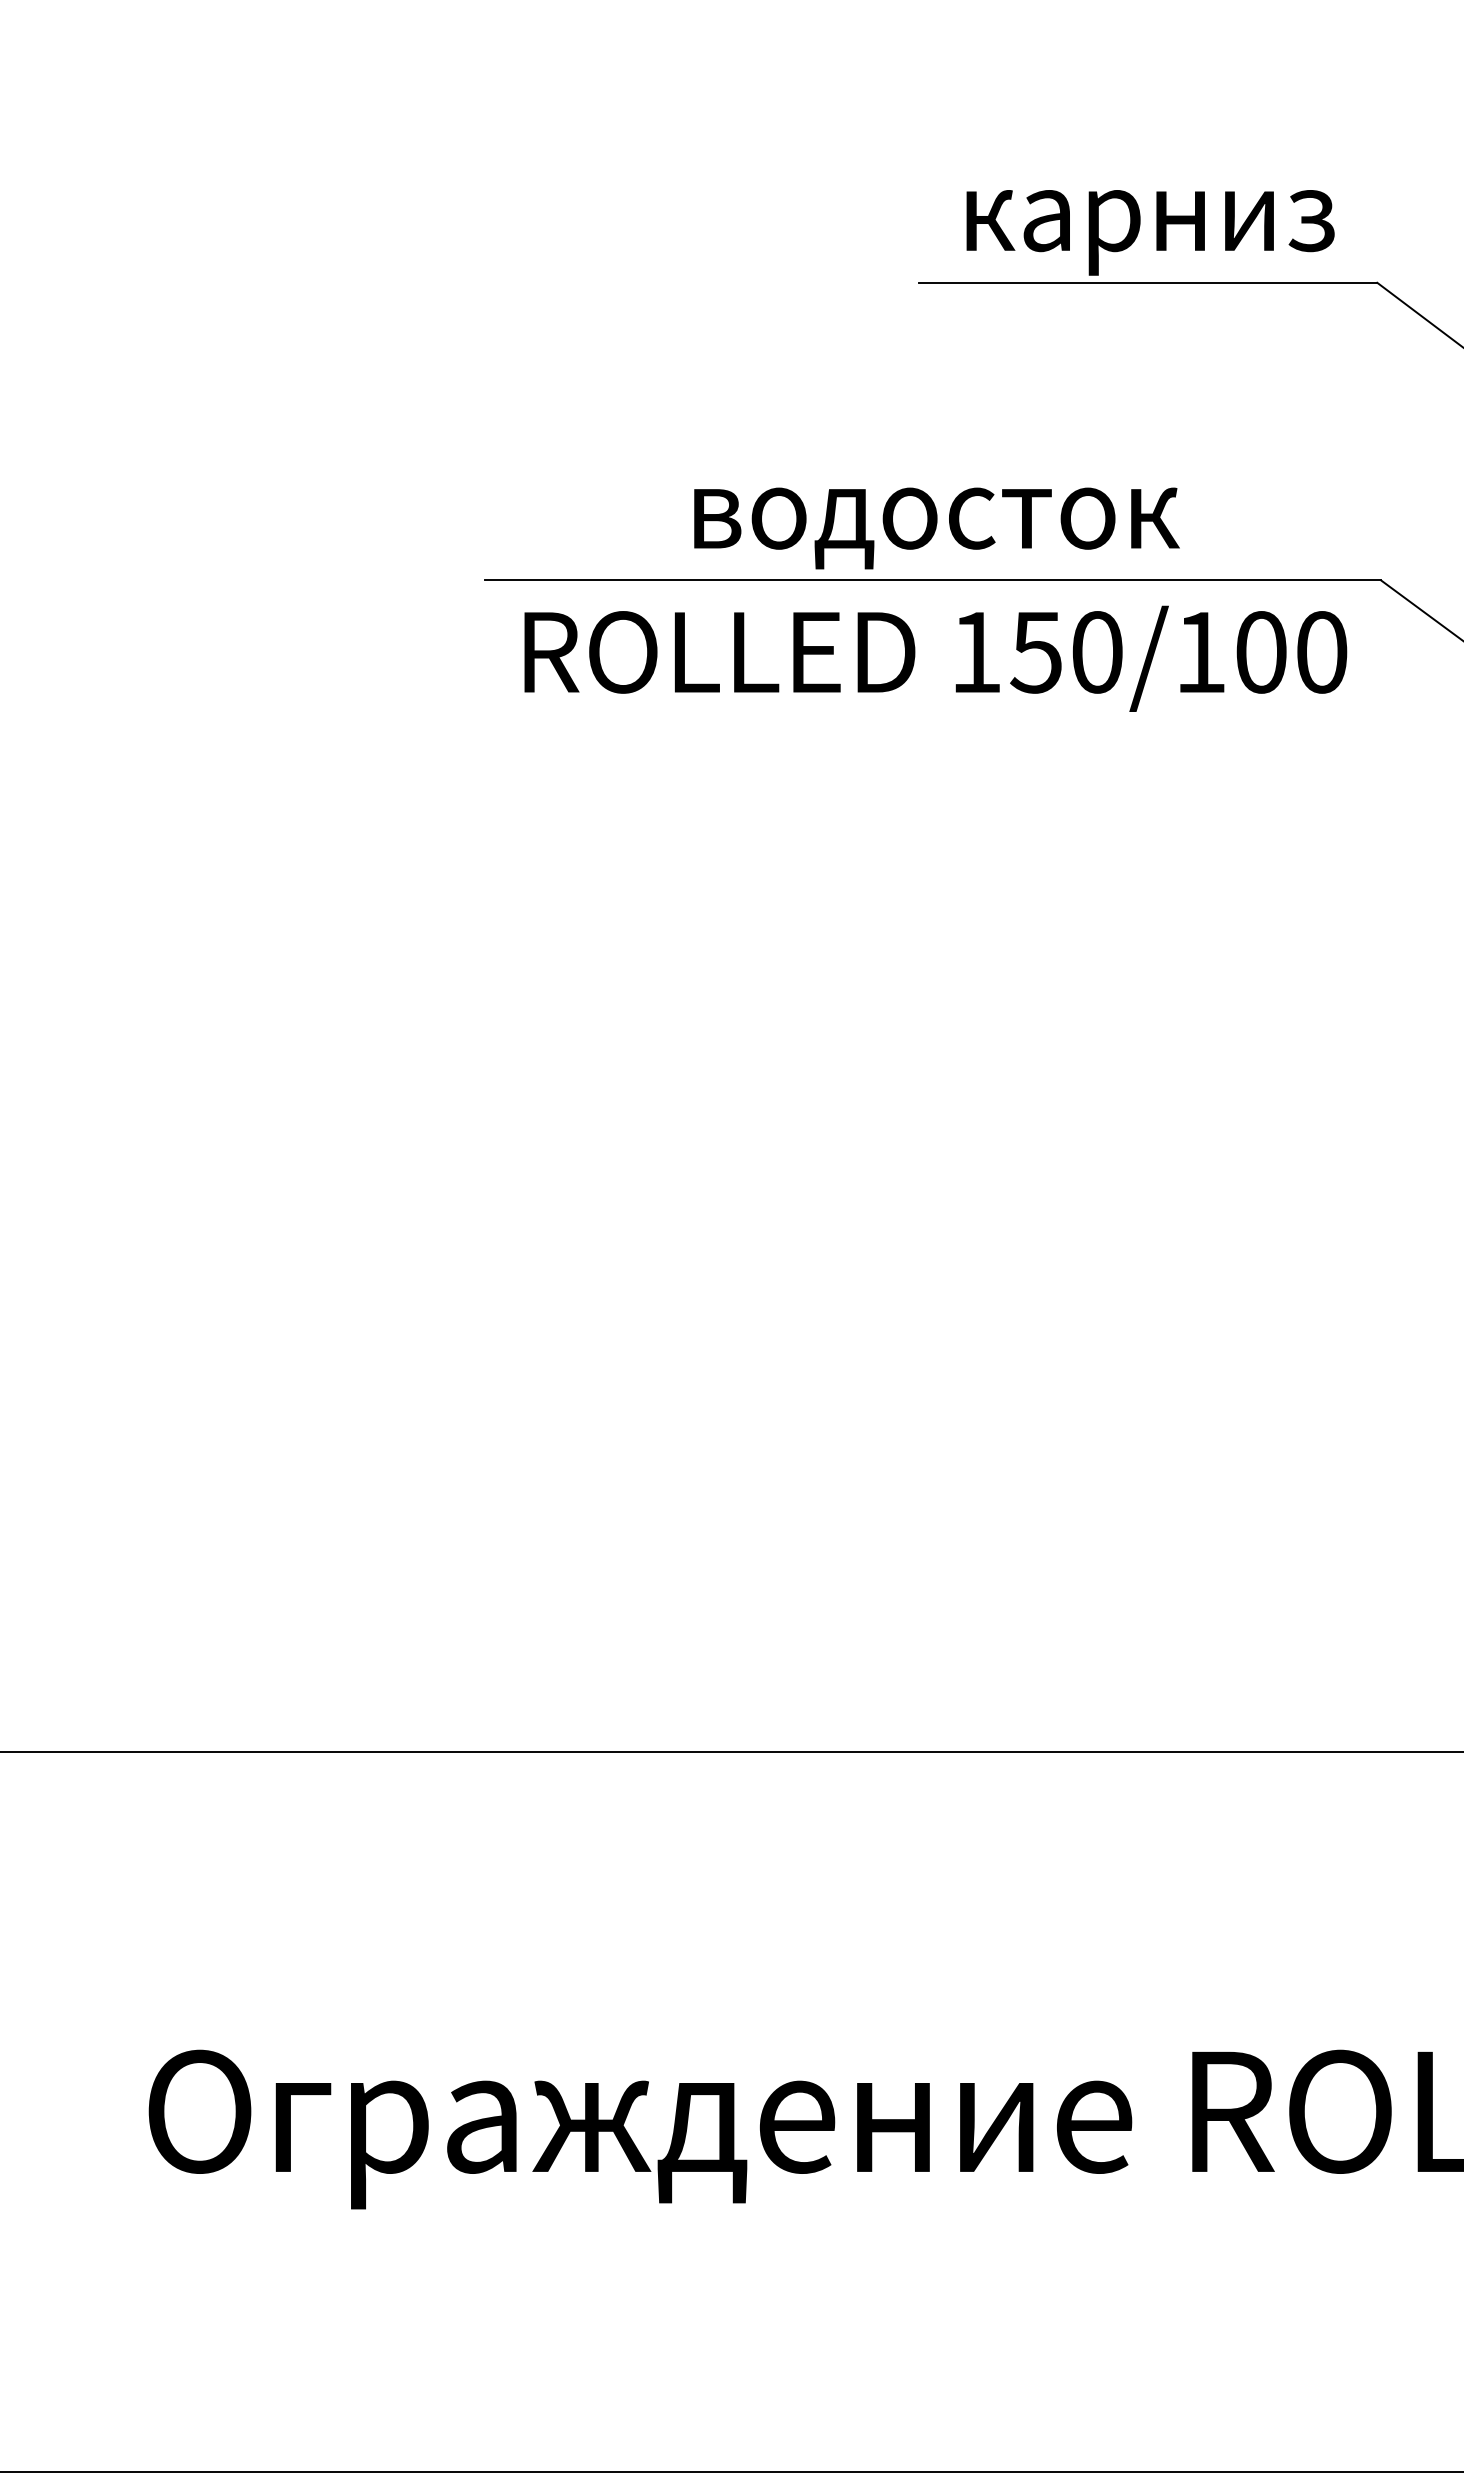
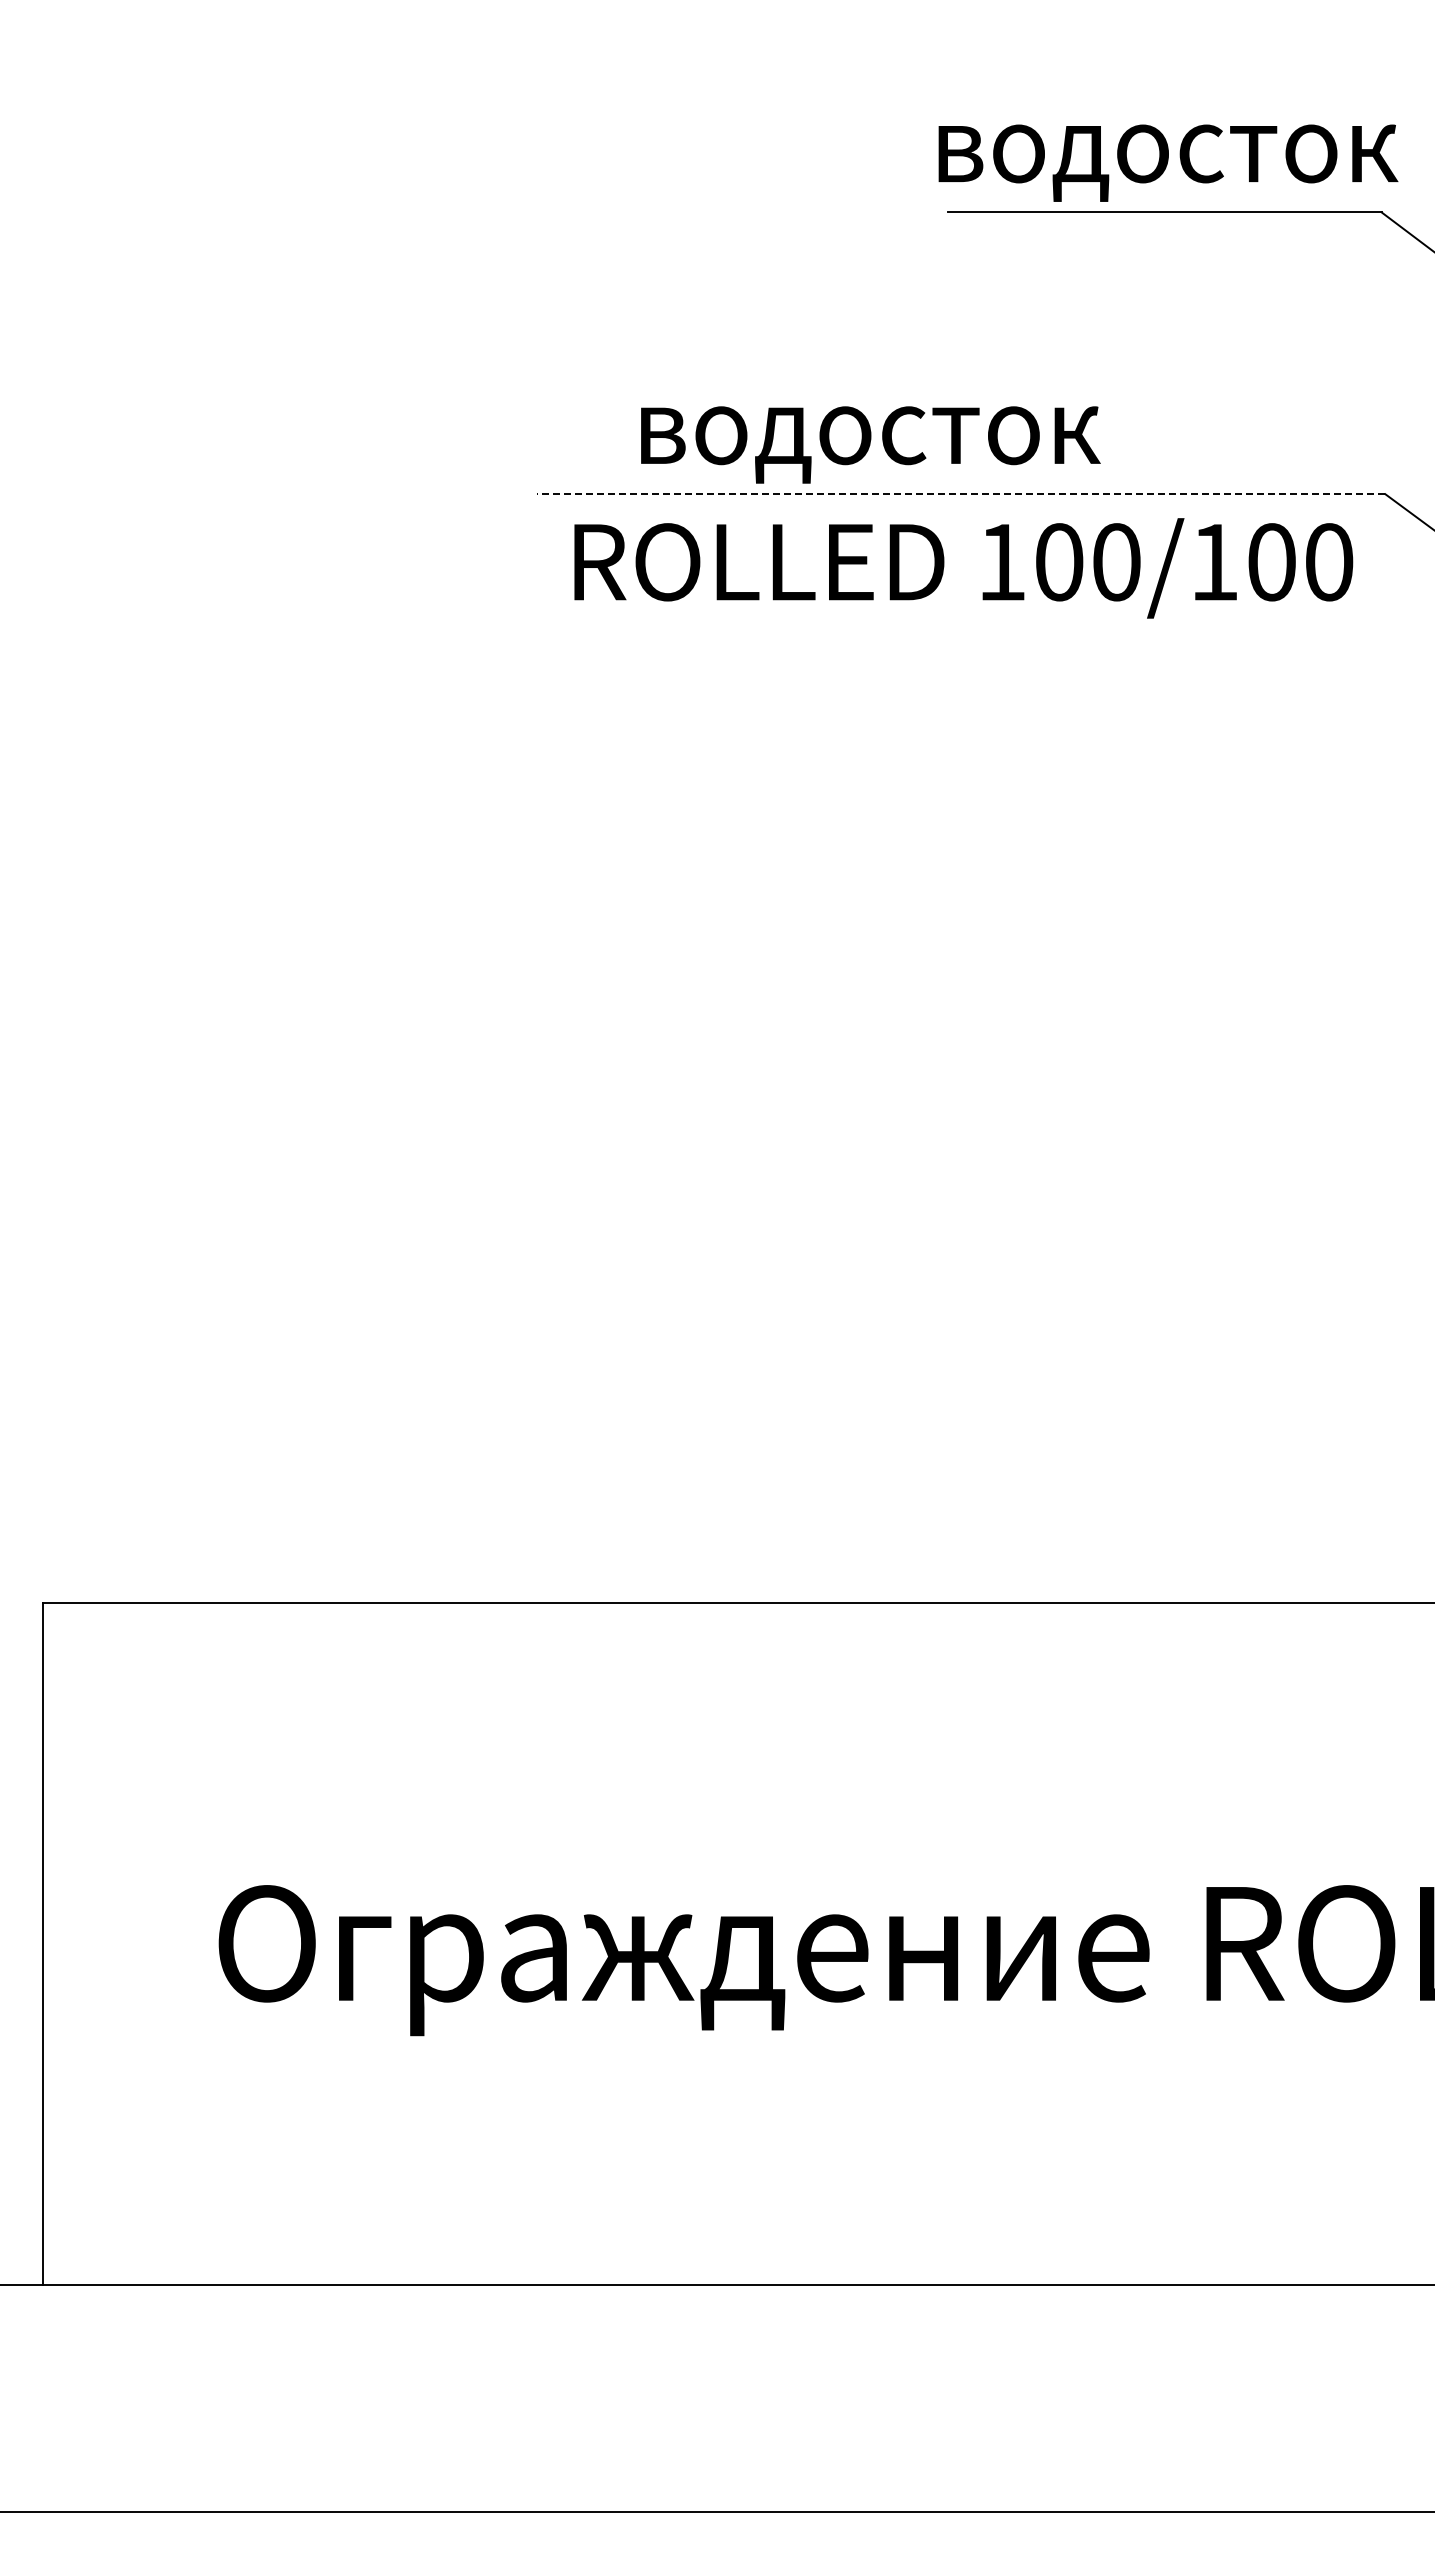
text: (1152, 232) -> (1168, 164), карниз -> водосток
text: (936, 527) -> (870, 444), moved
line: (932, 580) -> (960, 494), solid -> dashed
text: (1035, 652) -> (1058, 562), 150/100 -> 100/100

